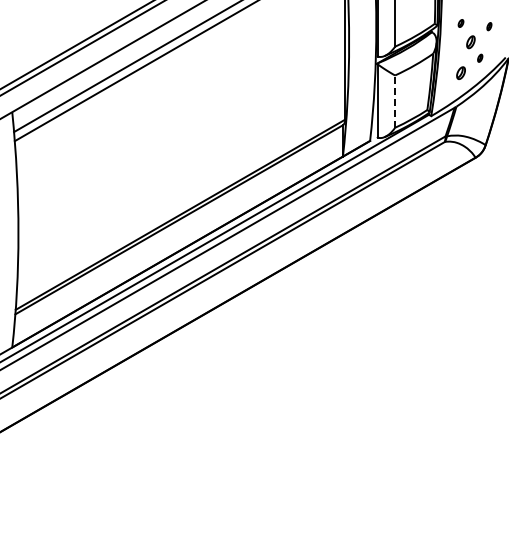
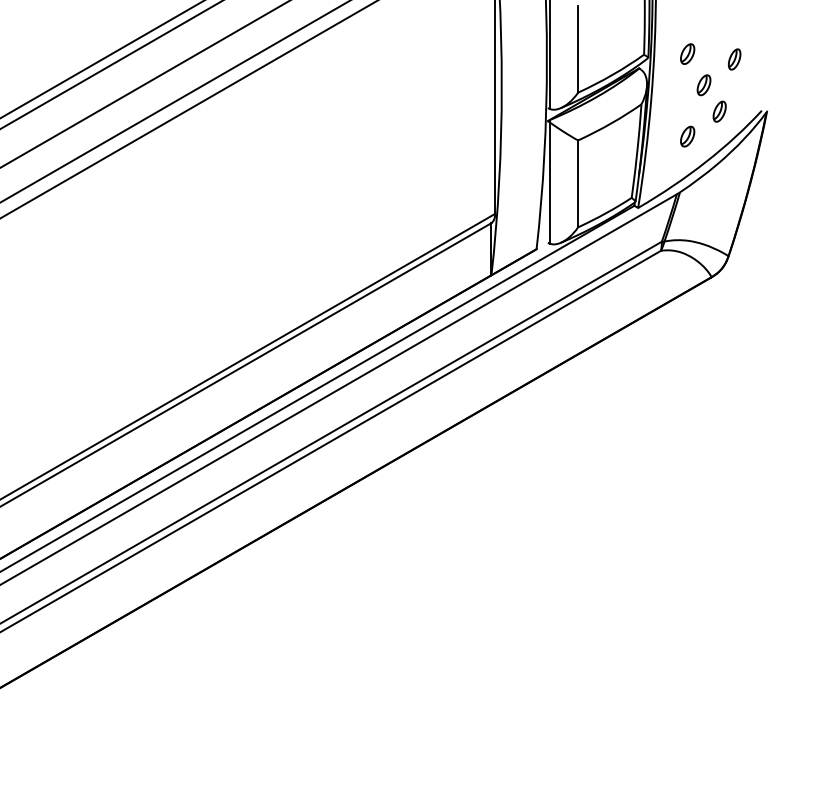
part: (460, 23) -> (686, 54), size x1.67
part: (489, 26) -> (734, 59), size x1.67
part: (479, 58) -> (718, 112), size x1.67
line: (395, 101) -> (578, 183), dashed -> solid

